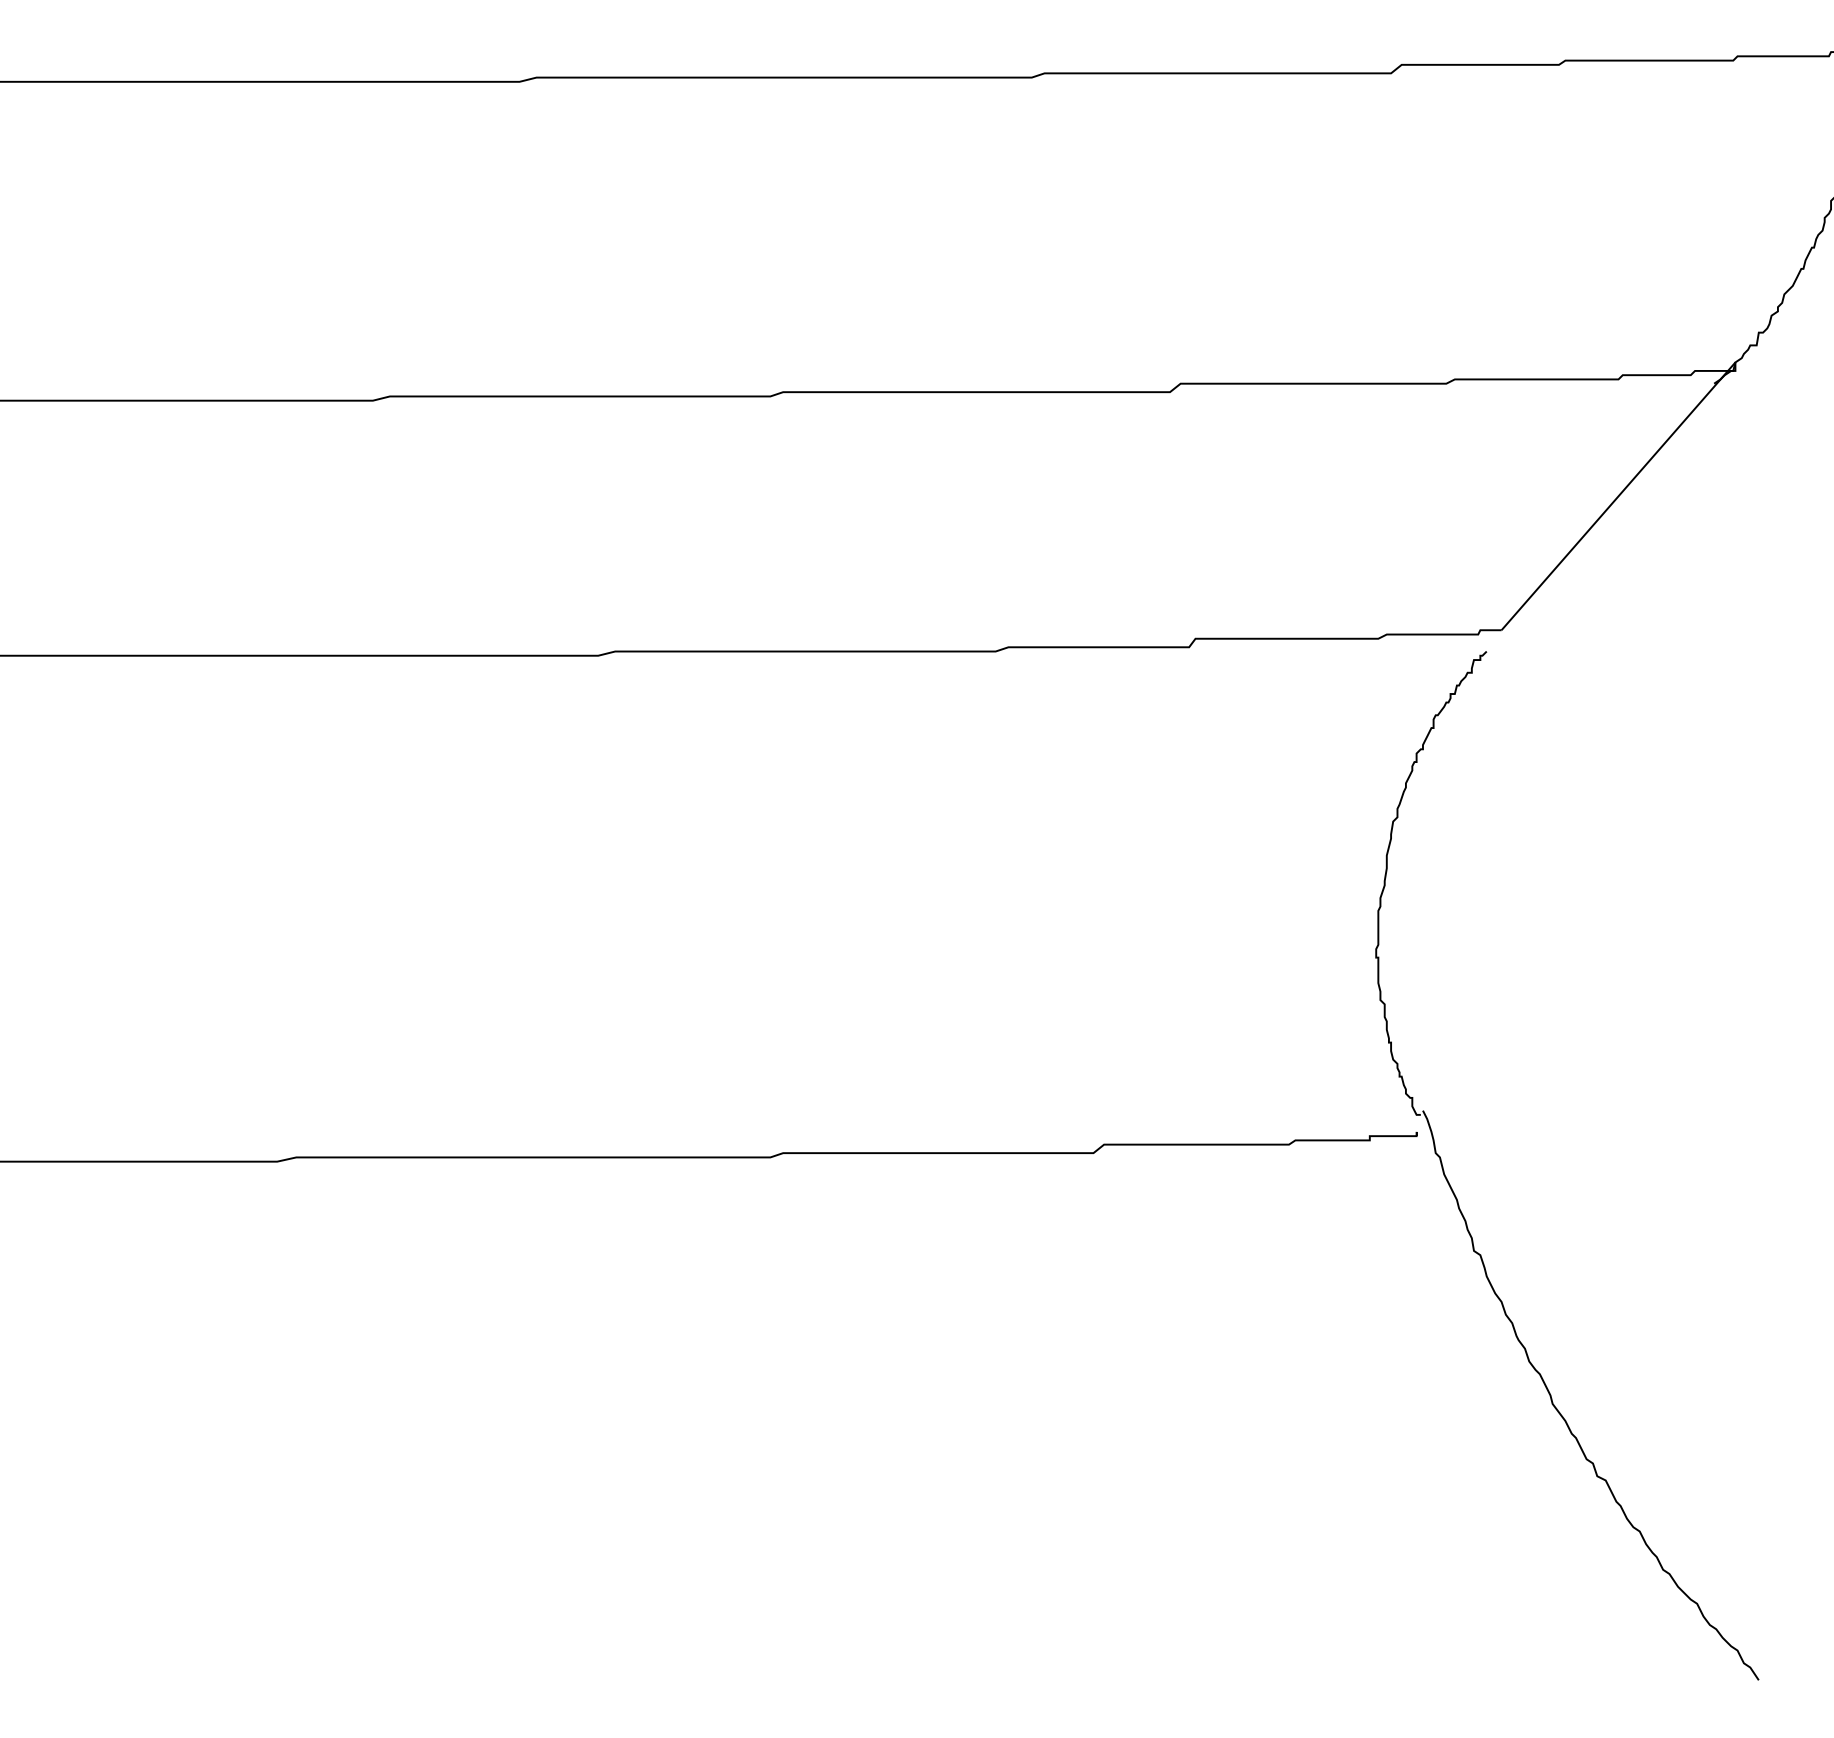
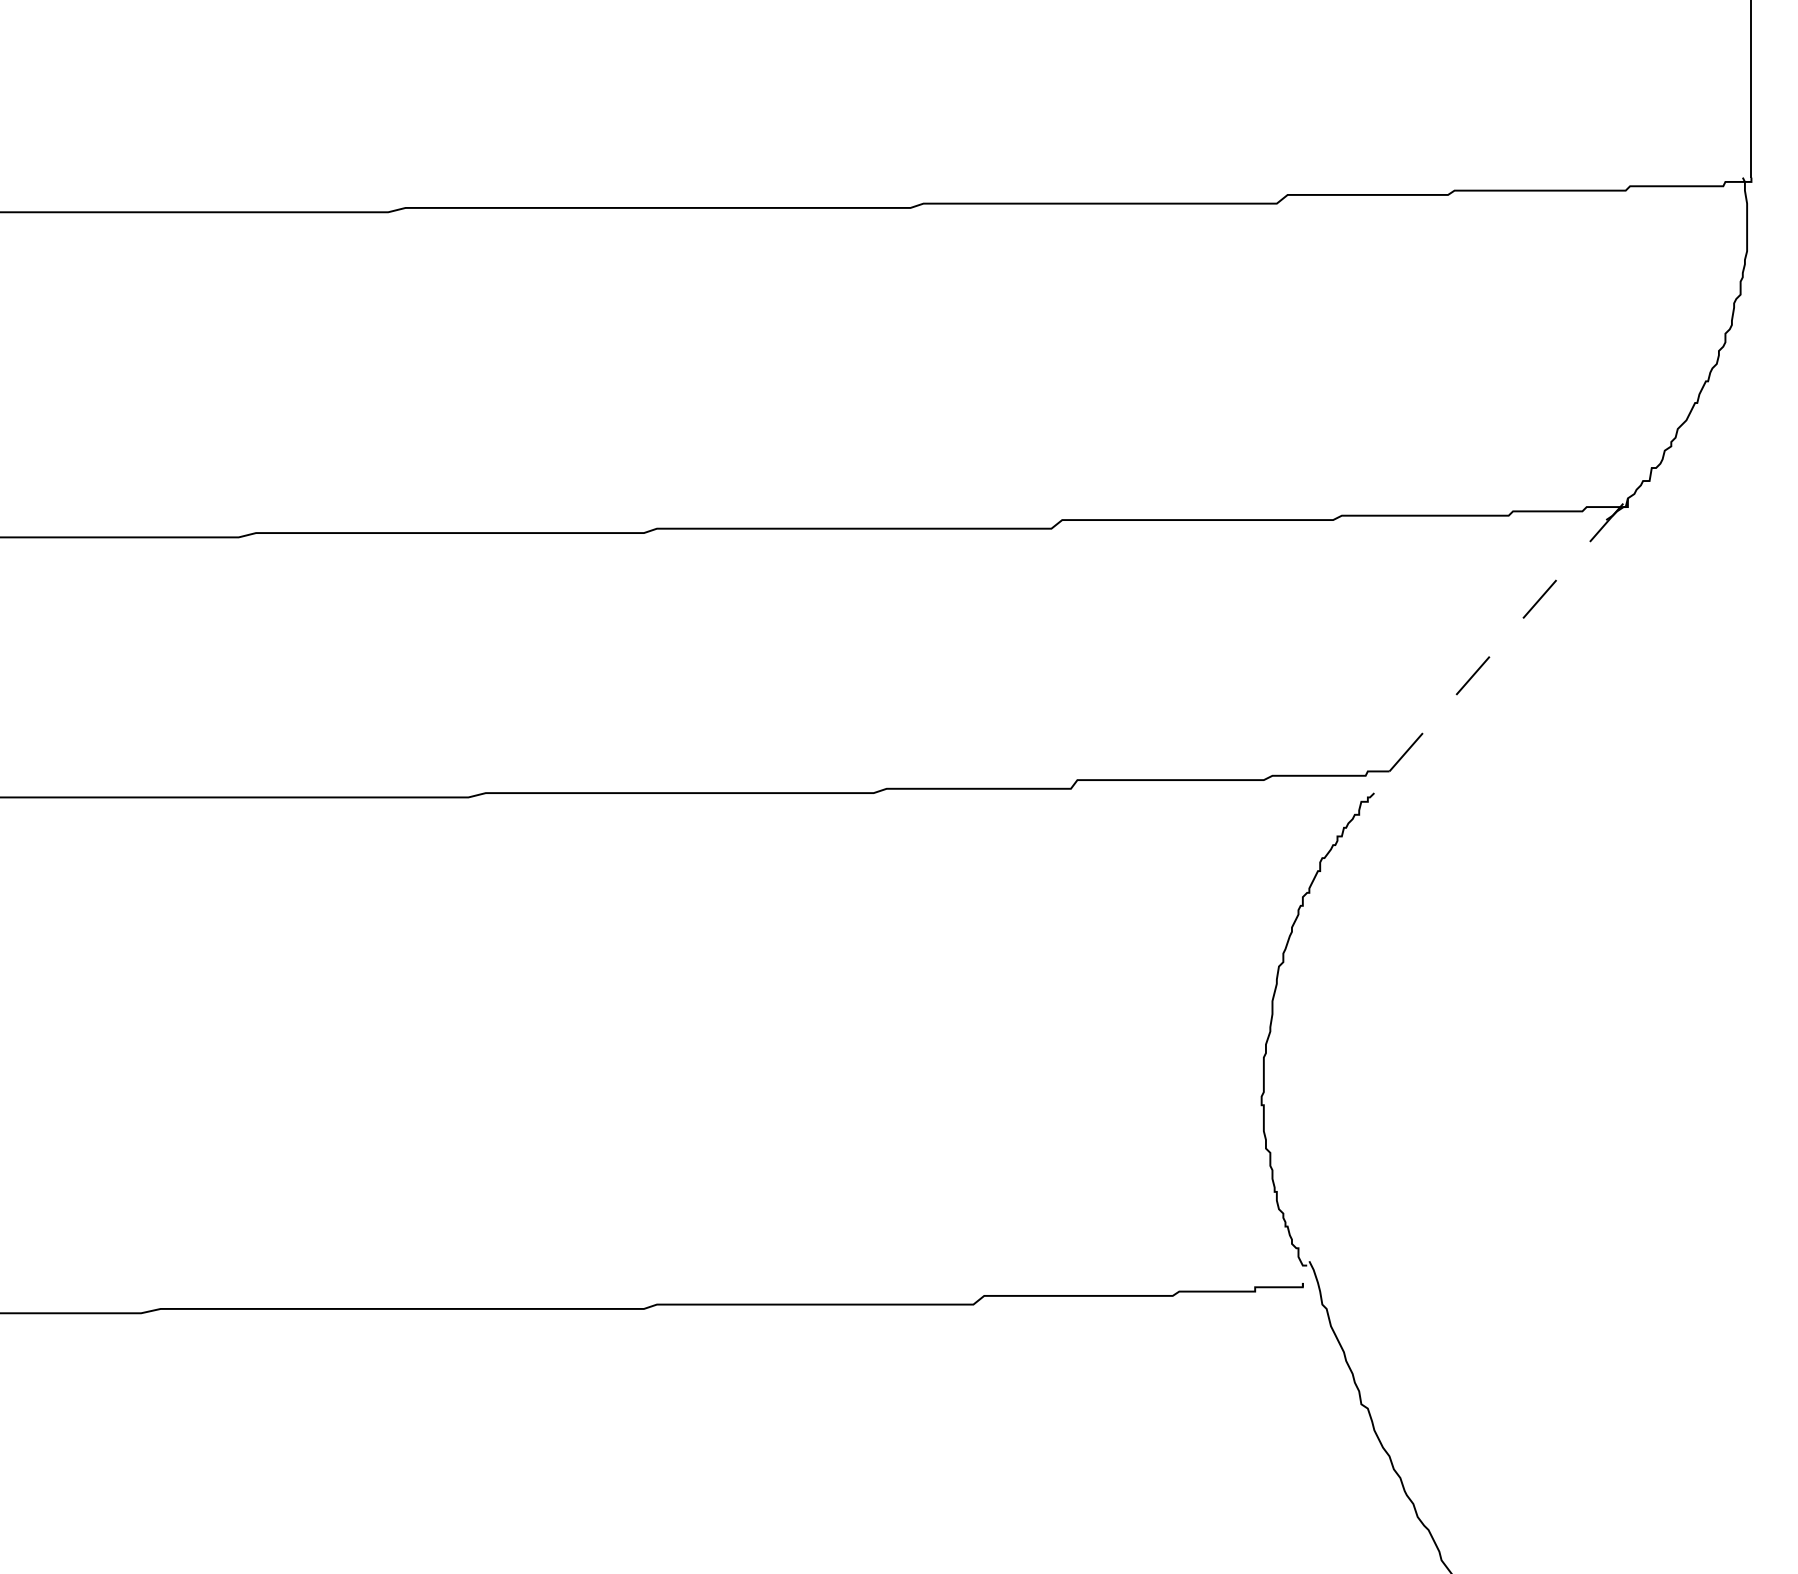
line: (1618, 496) -> (1508, 635), solid -> dashed

